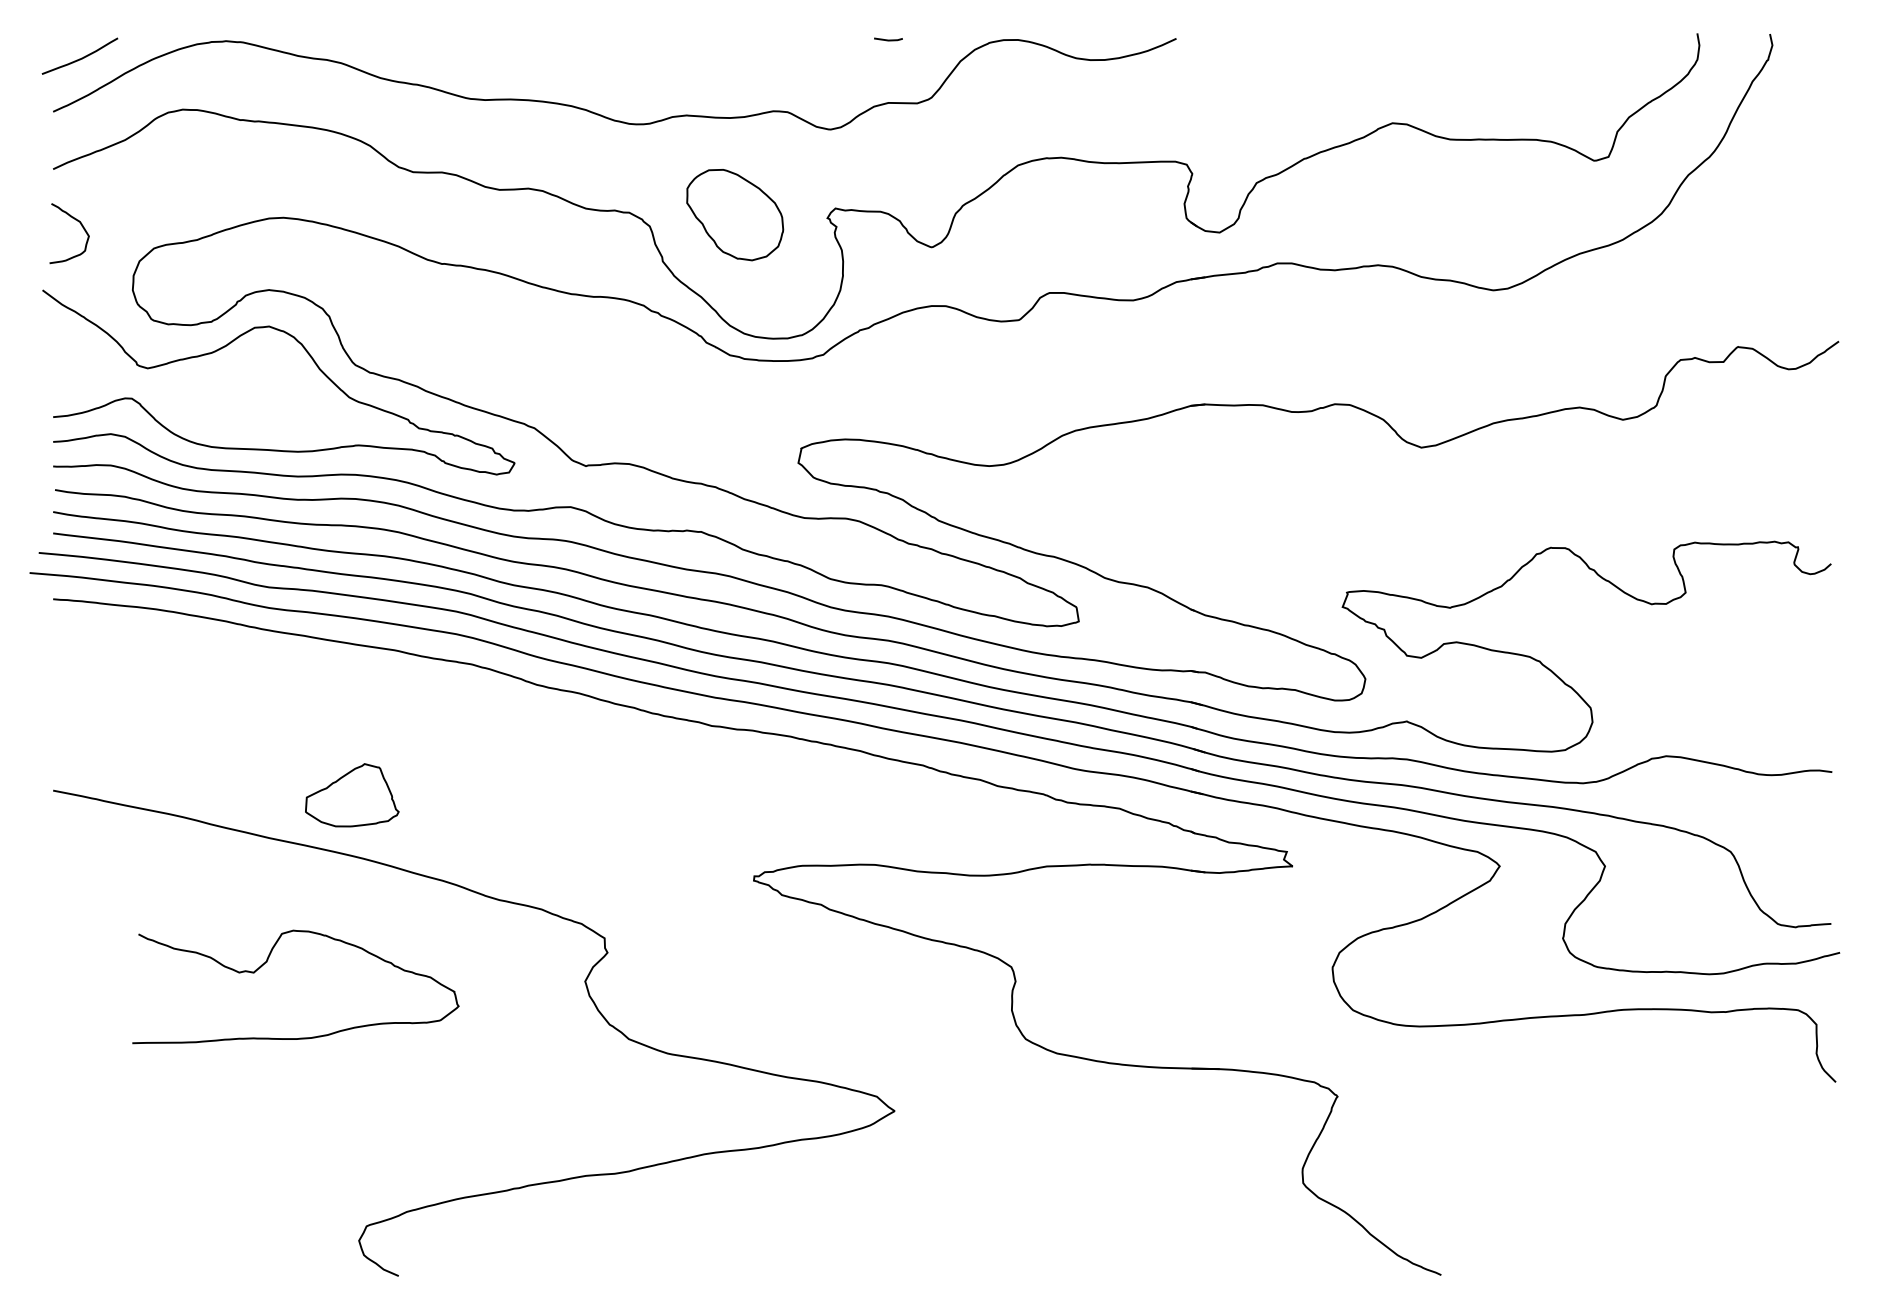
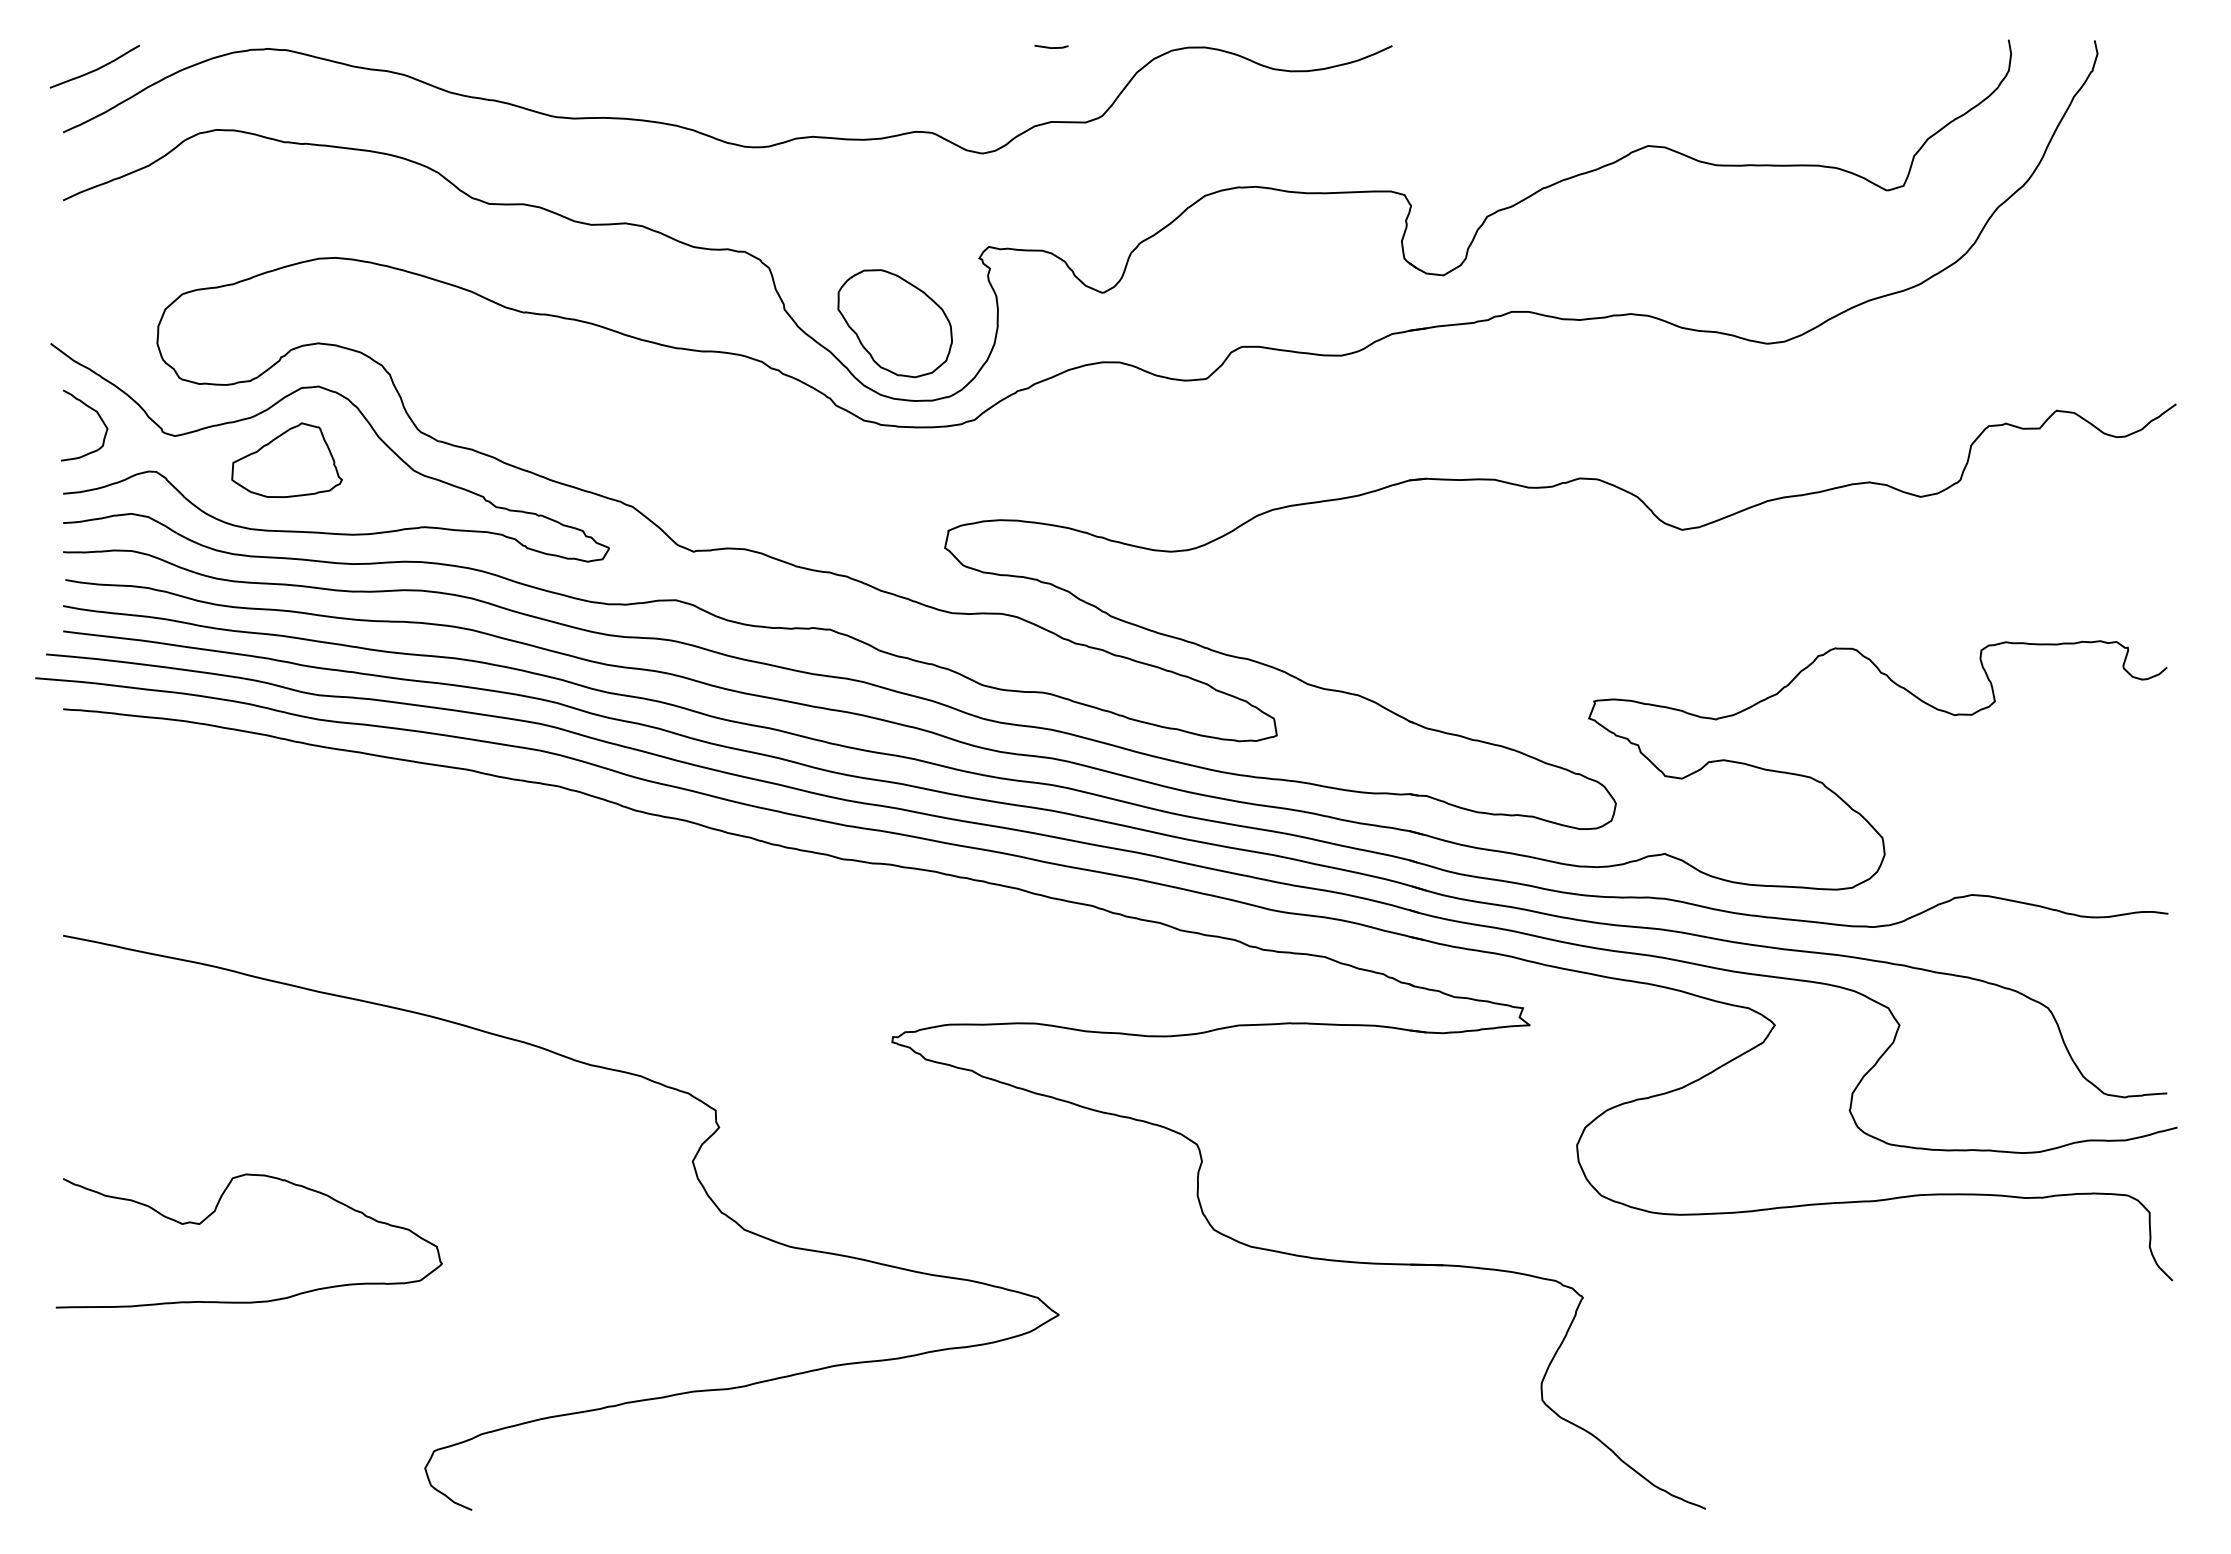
part: (734, 214) -> (894, 323), moved
curve: (81, 225) -> (98, 416), moved
part: (351, 794) -> (286, 459), moved
curve: (267, 962) -> (215, 1211), moved

